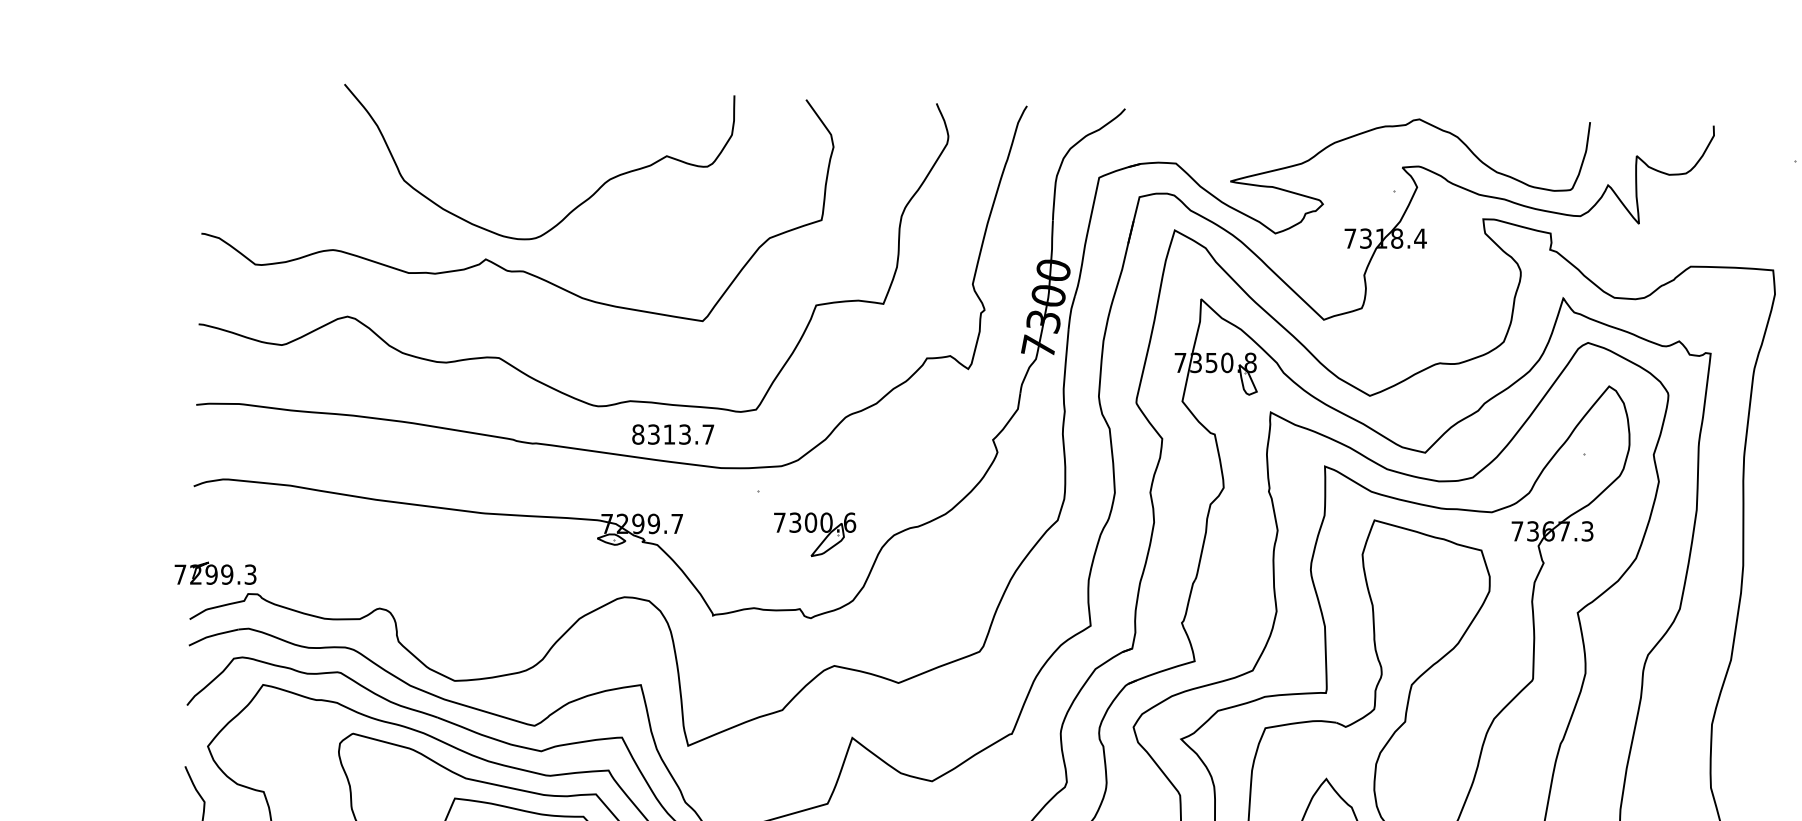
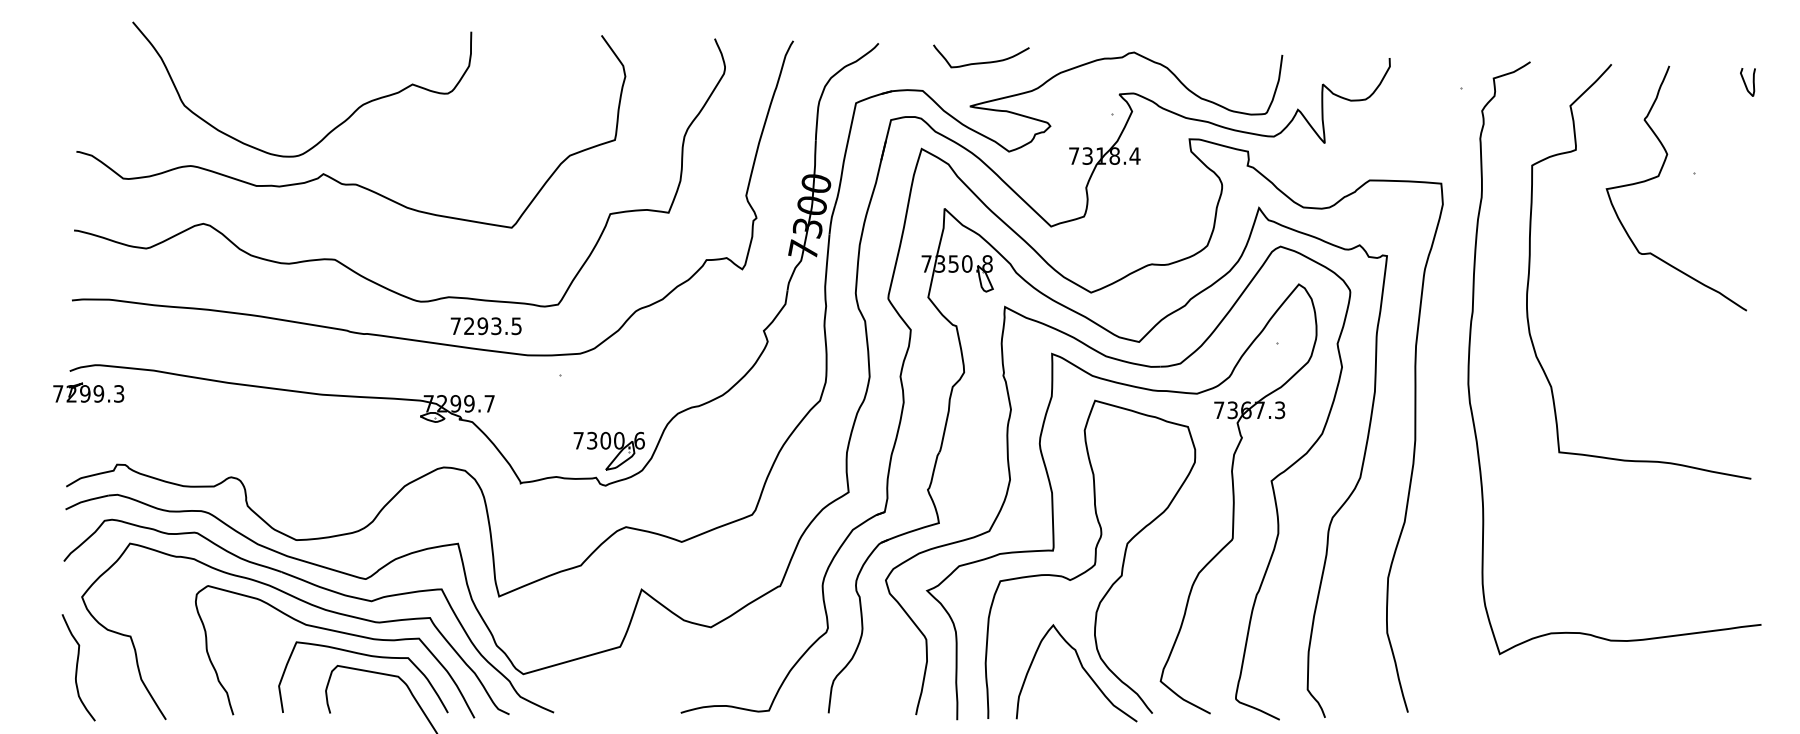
curve: (1243, 130) -> (981, 62), added
curve: (576, 205) -> (334, 127), moved
text: (672, 434) -> (485, 326), 8313.7 -> 7293.5
part: (814, 533) -> (608, 450), moved
part: (215, 573) -> (88, 392), moved

